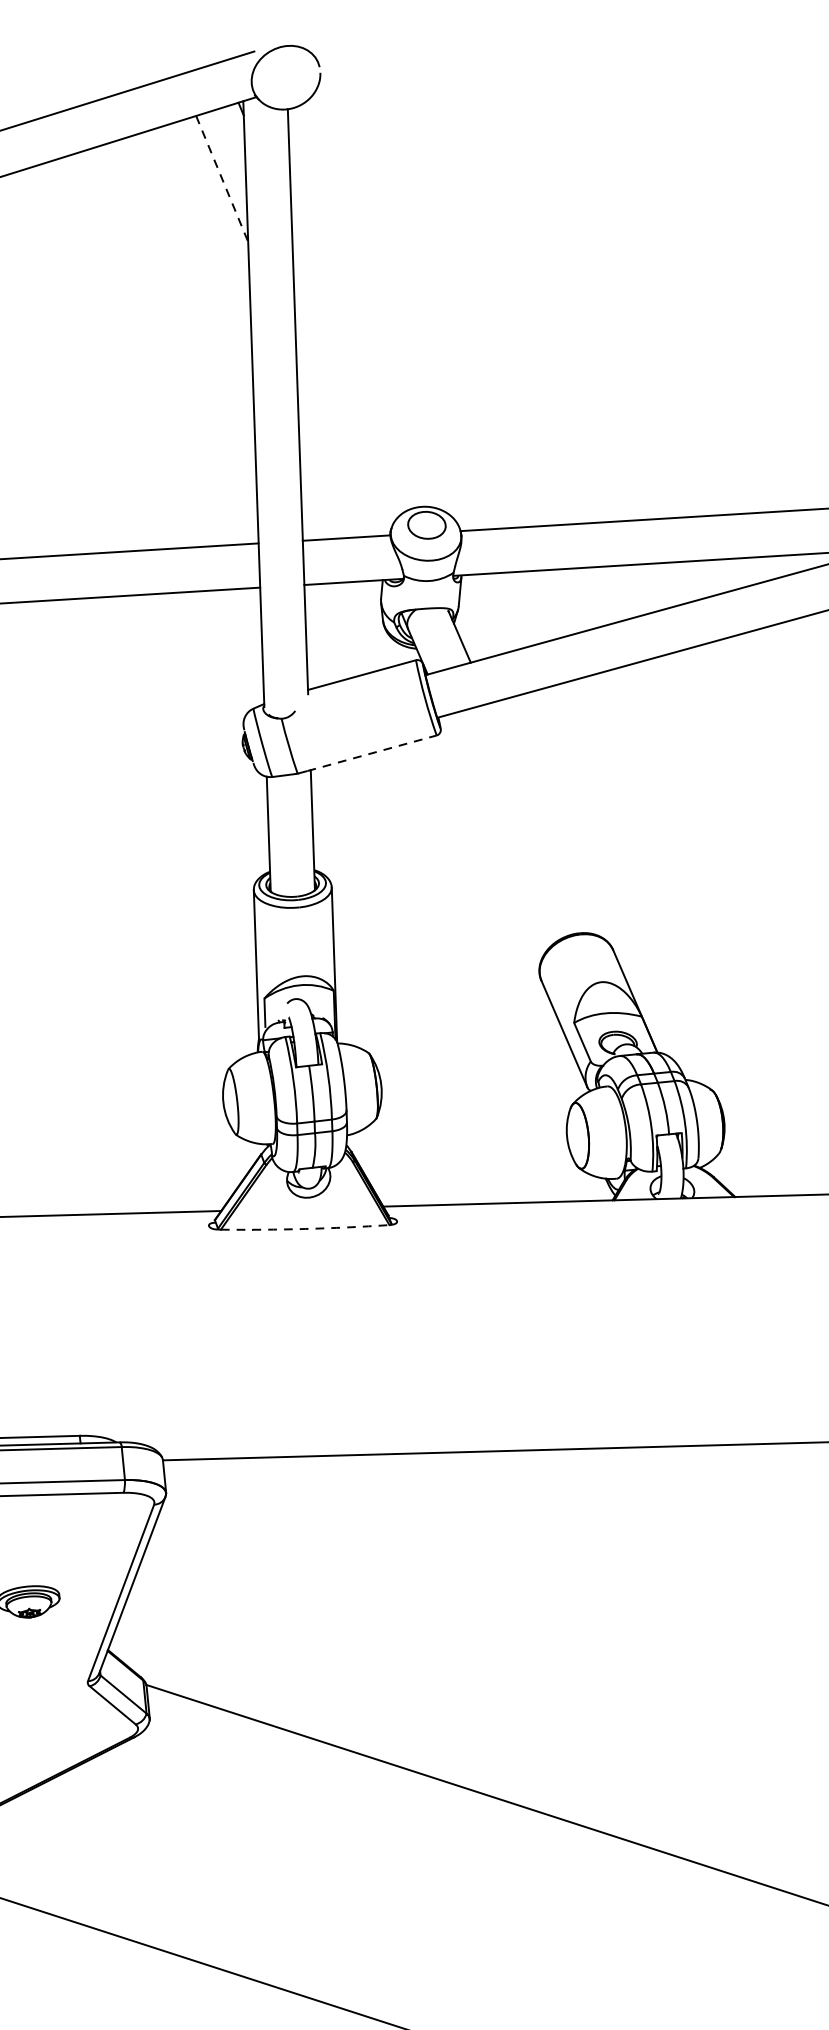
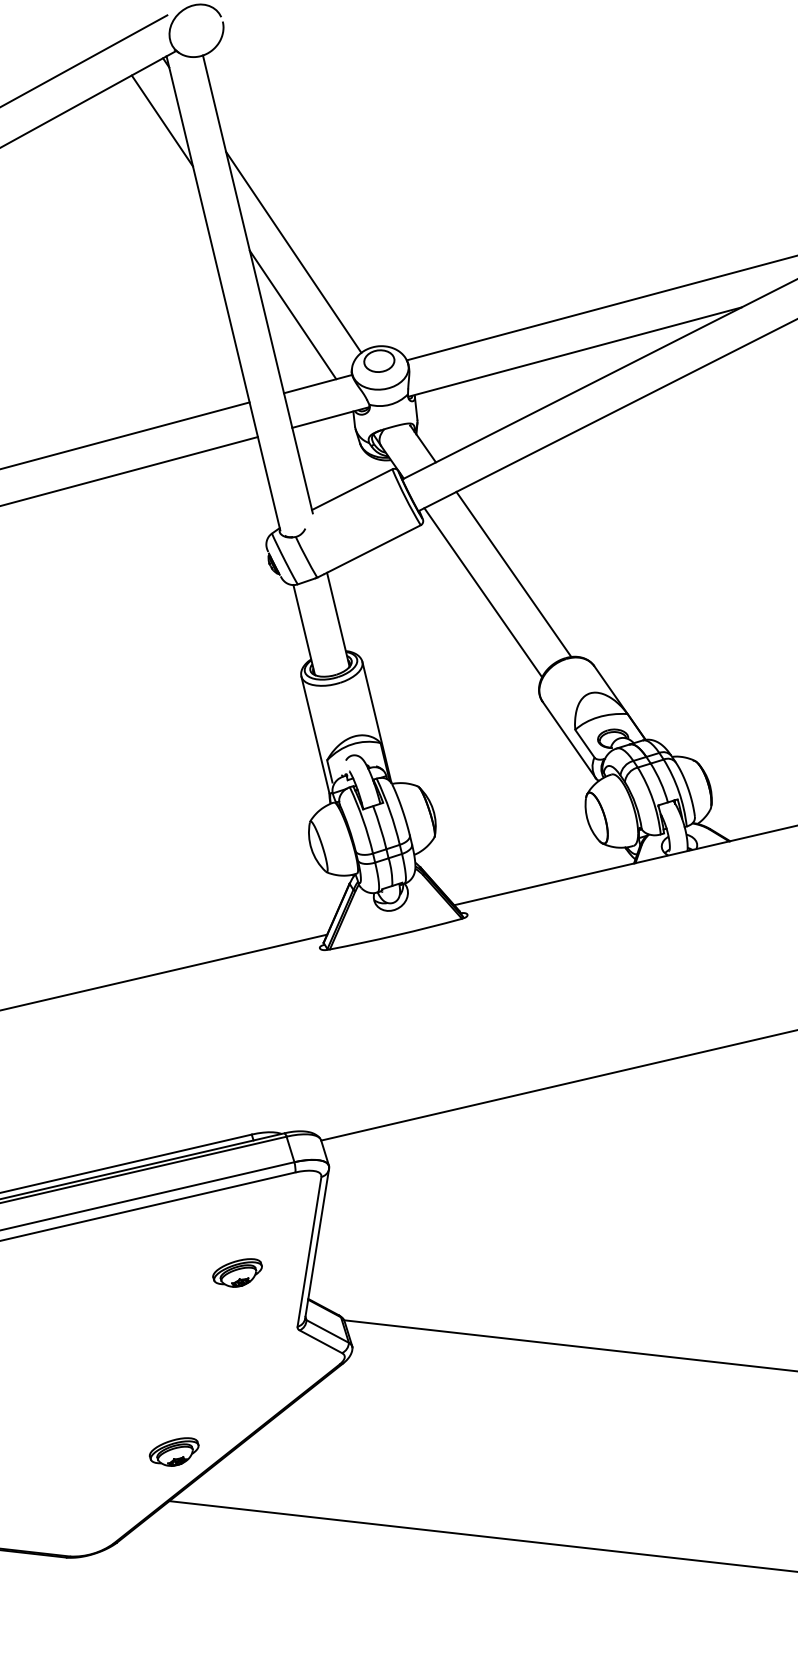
line: (222, 178) -> (162, 120), dashed -> solid
line: (349, 370) -> (293, 251), added
line: (332, 446) -> (292, 314), added
line: (371, 753) -> (372, 549), dashed -> solid
line: (537, 818) -> (513, 574), added
line: (496, 832) -> (483, 592), added
arc: (305, 1229) -> (396, 935), dashed -> solid

